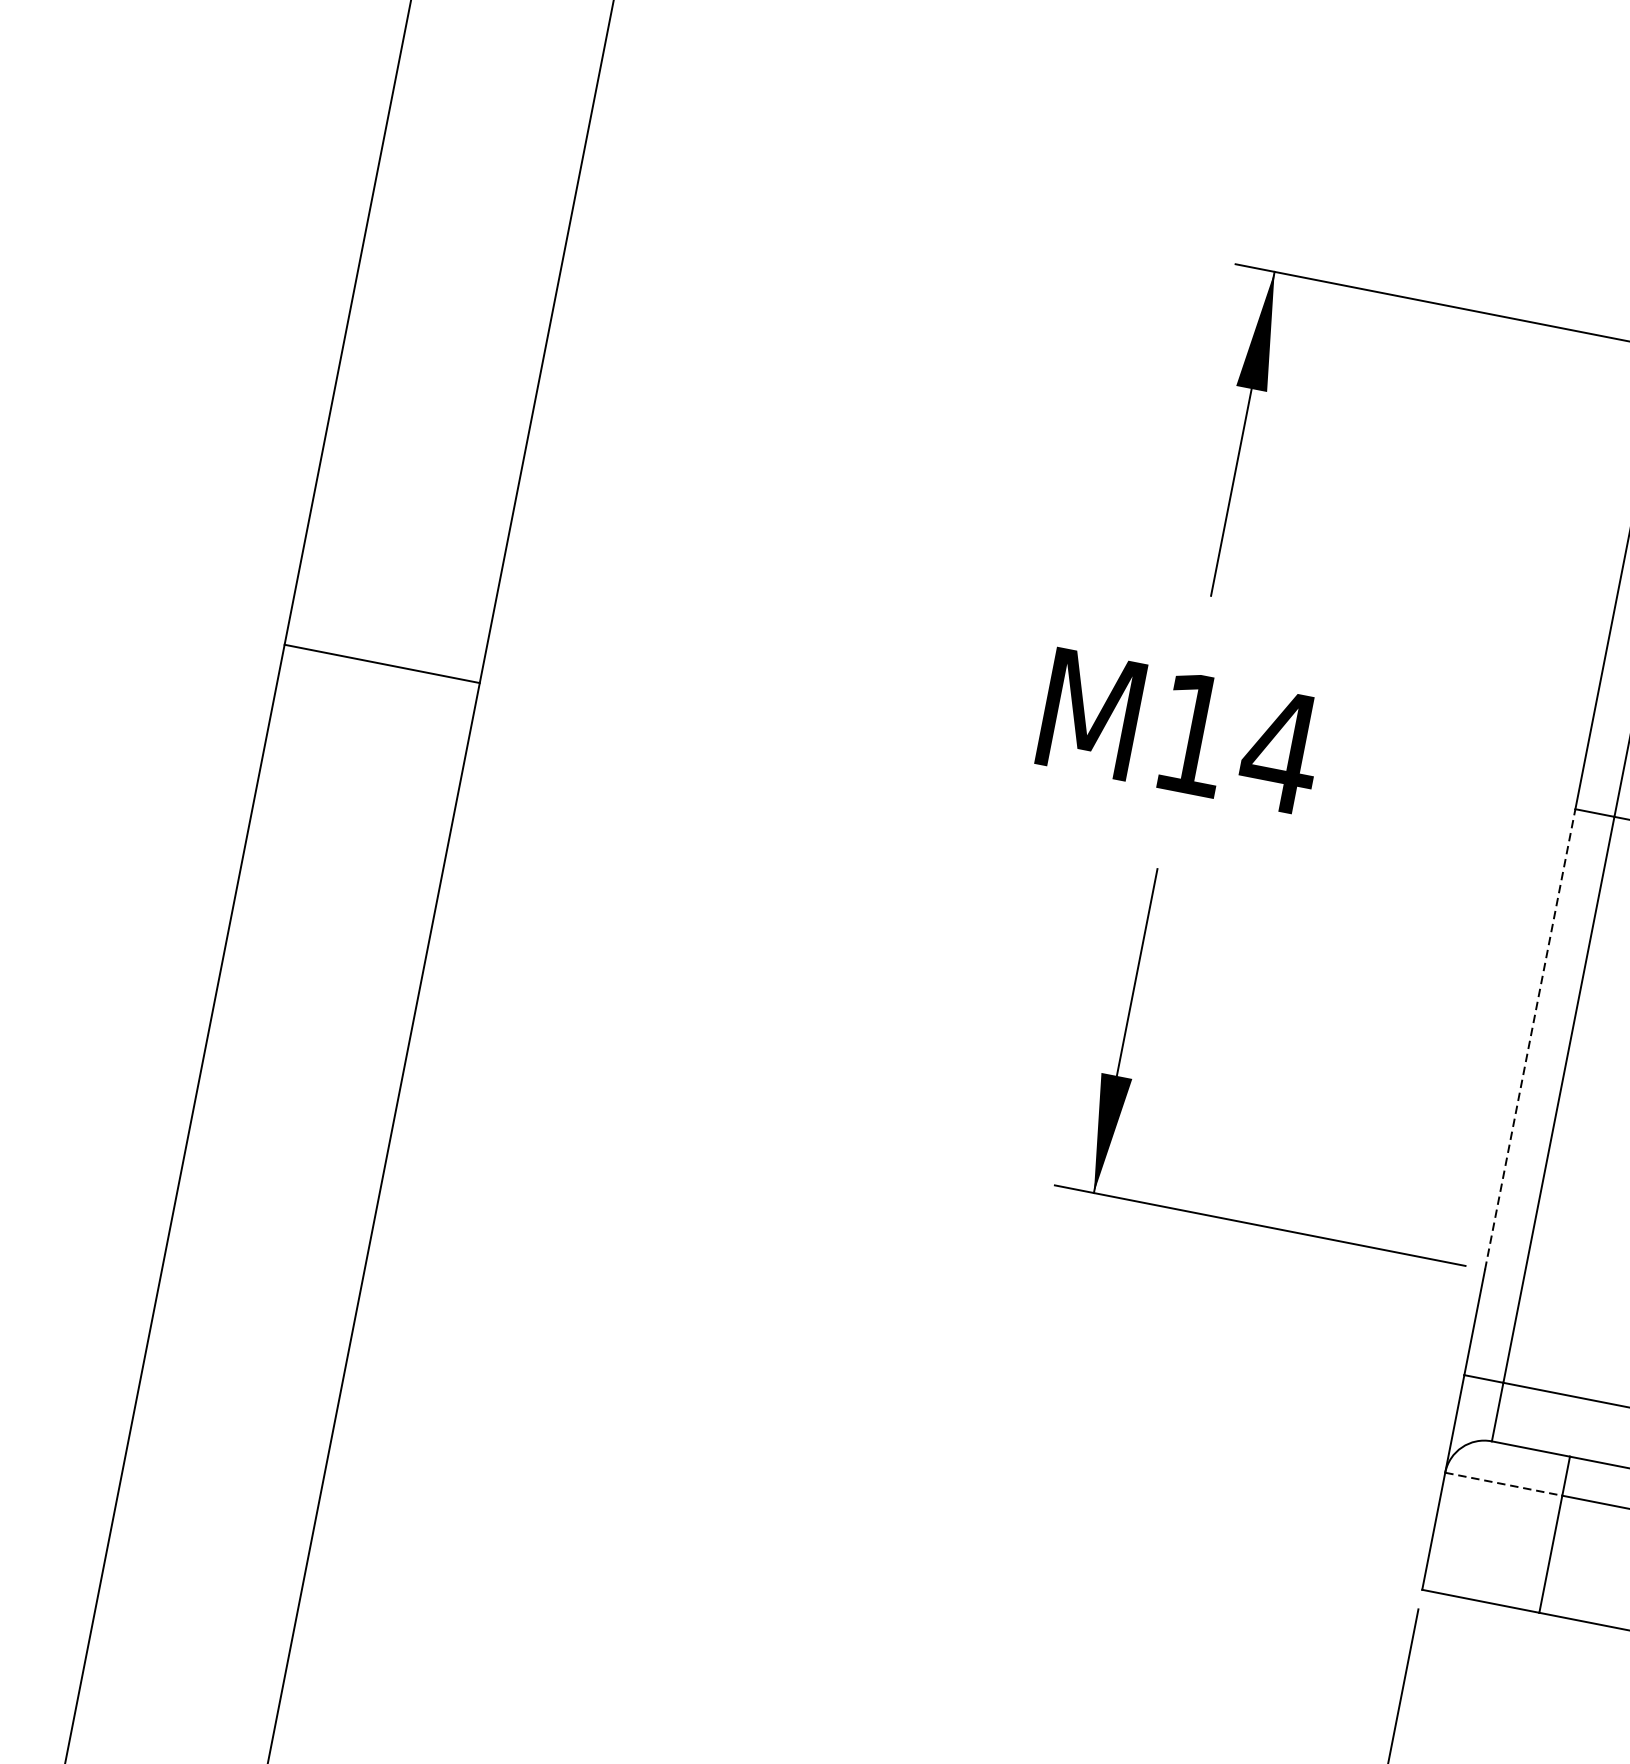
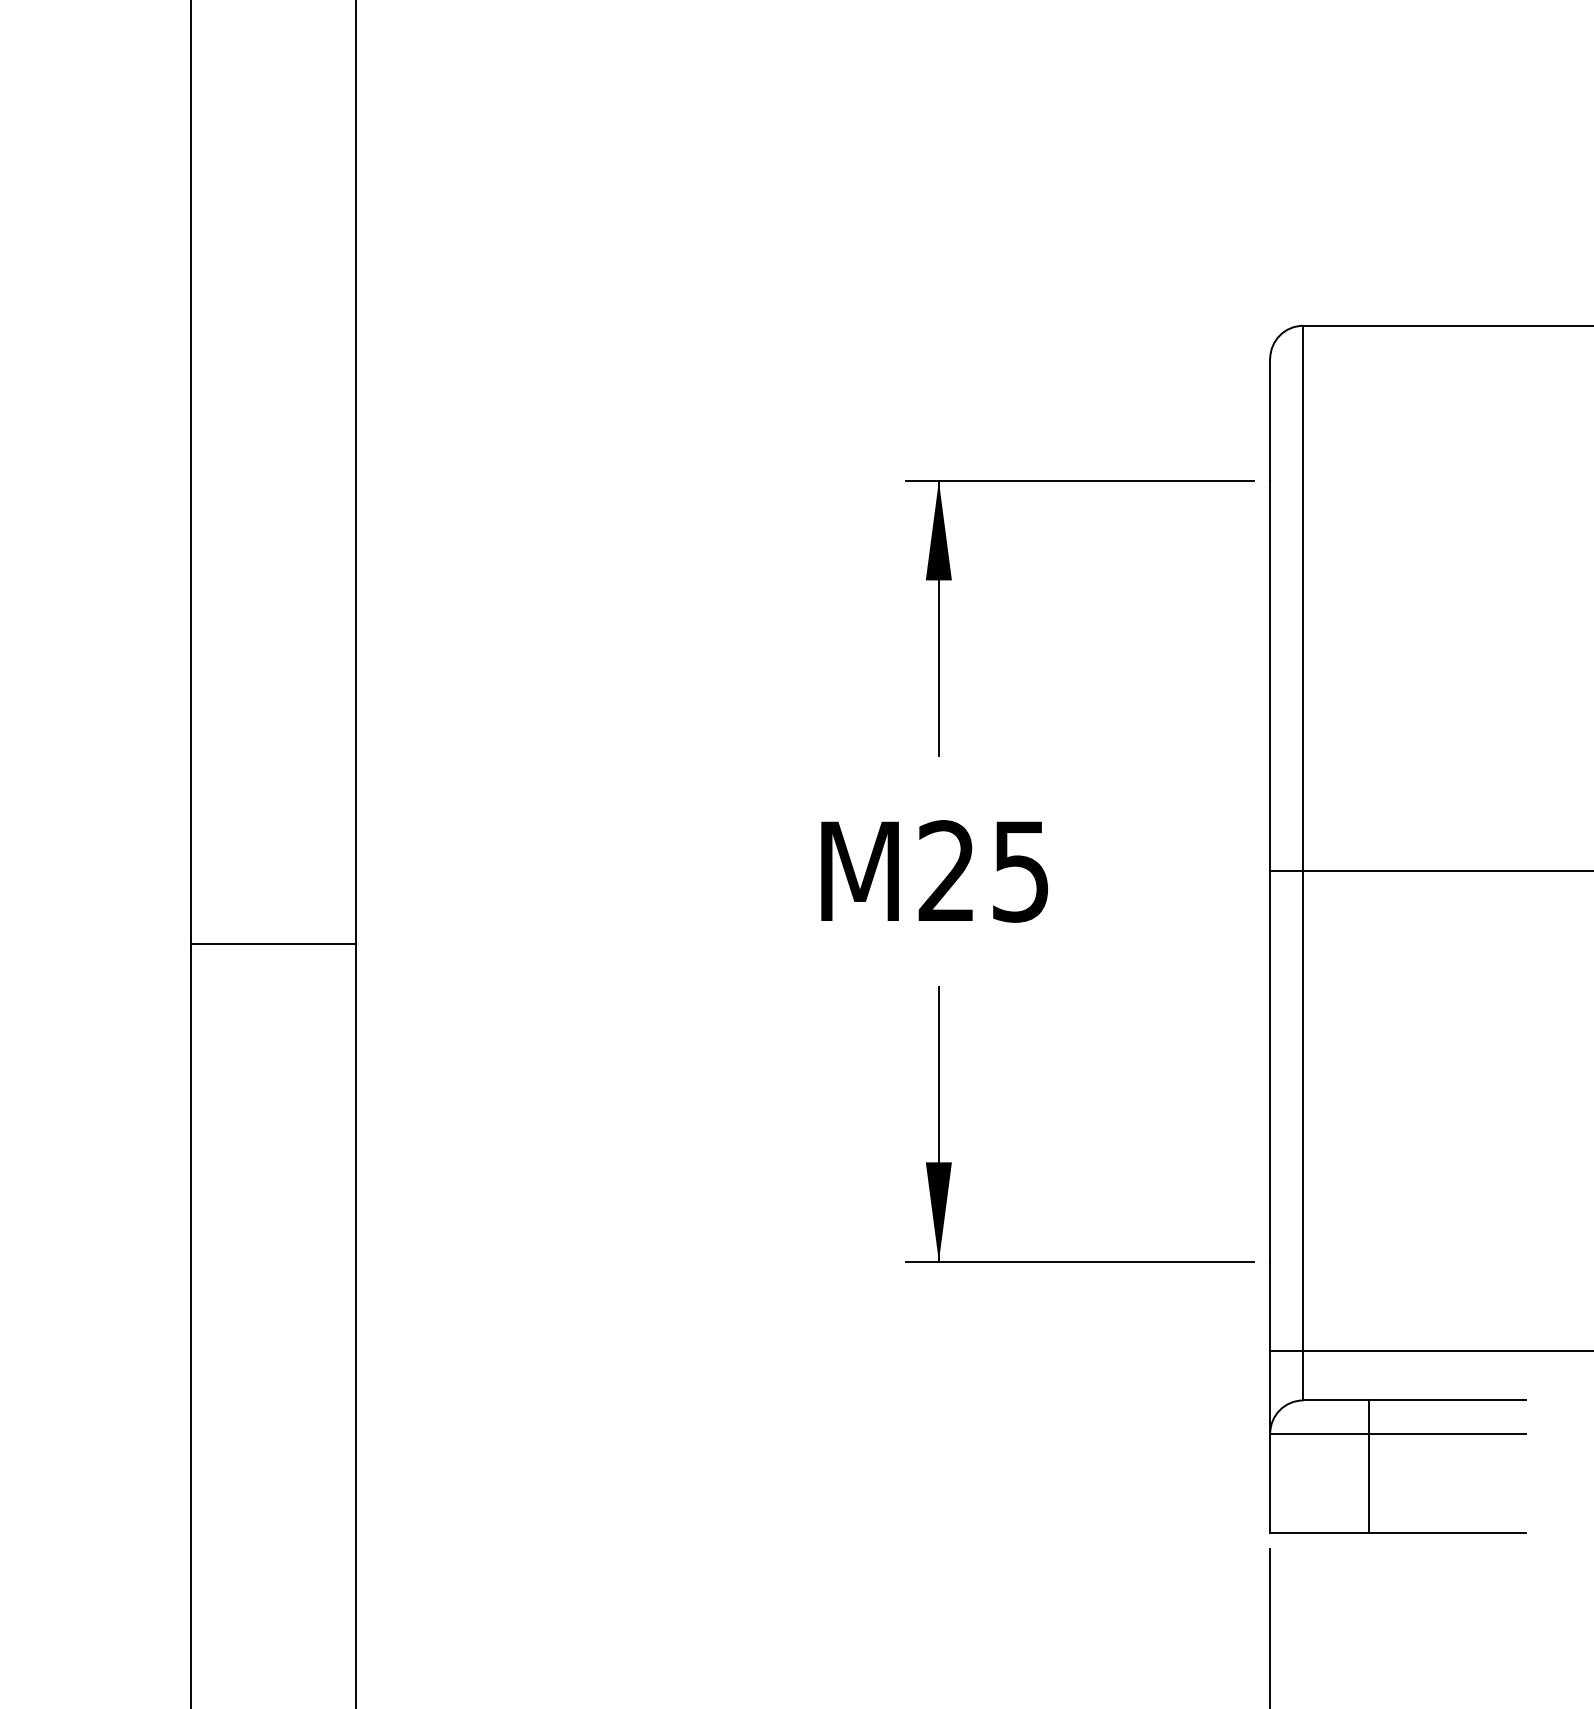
text: (1238, 743) -> (984, 871), M14 -> M25
line: (1530, 1038) -> (1270, 1065), dashed -> solid
line: (1503, 1484) -> (1319, 1433), dashed -> solid

